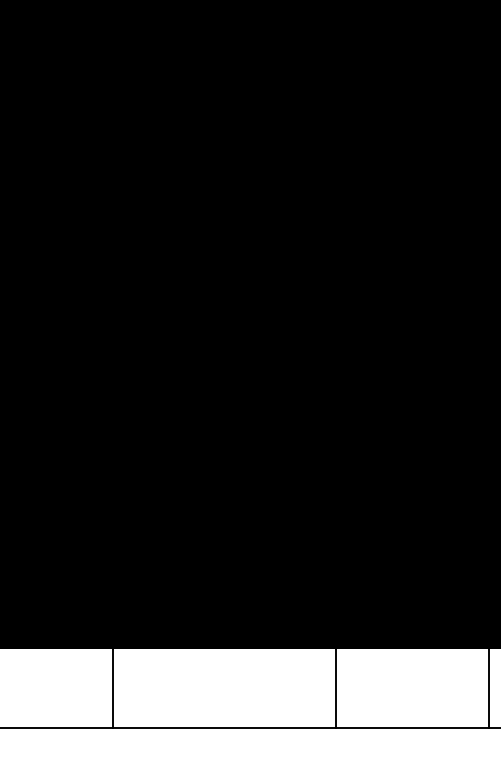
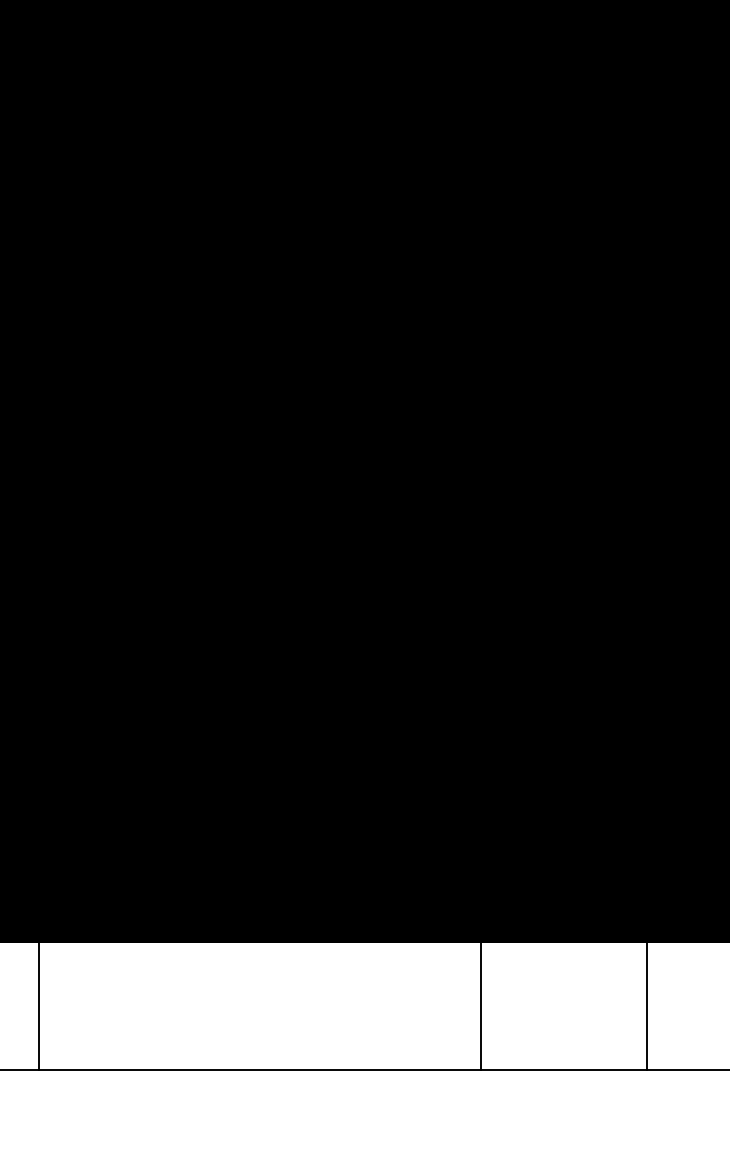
line: (113, 687) -> (39, 1004), moved
line: (336, 687) -> (481, 1004), moved
line: (488, 687) -> (646, 1004), moved

